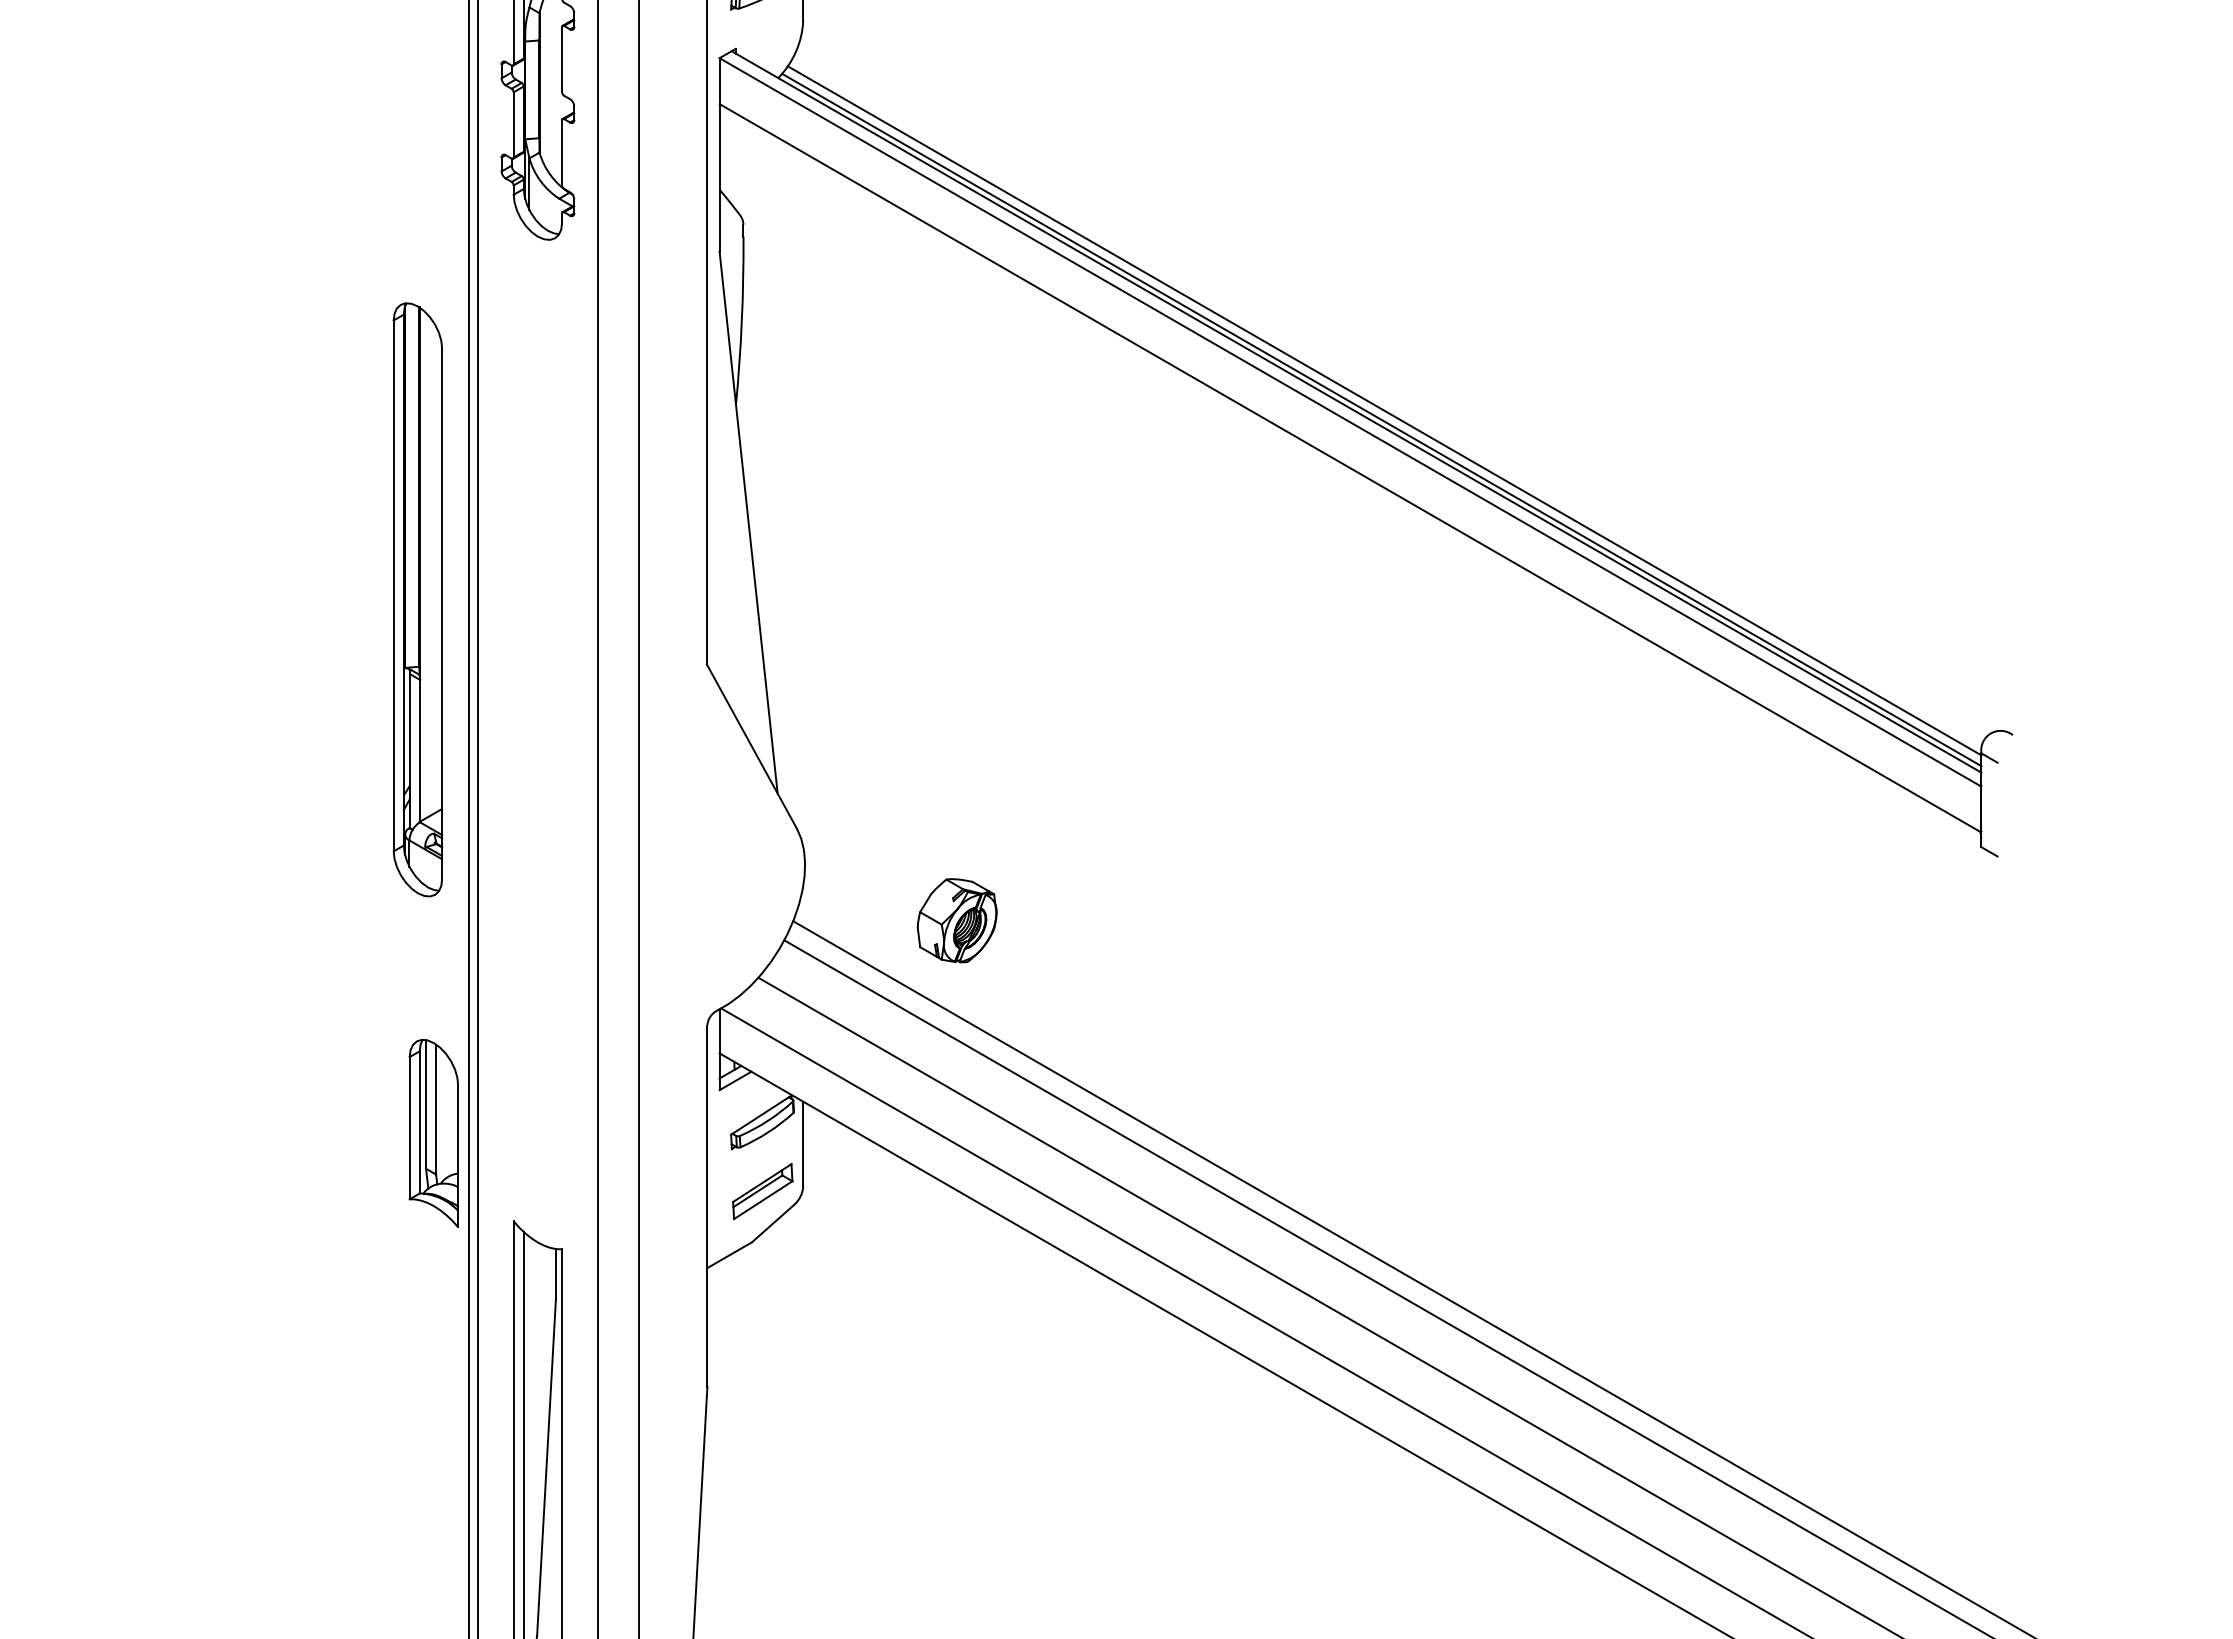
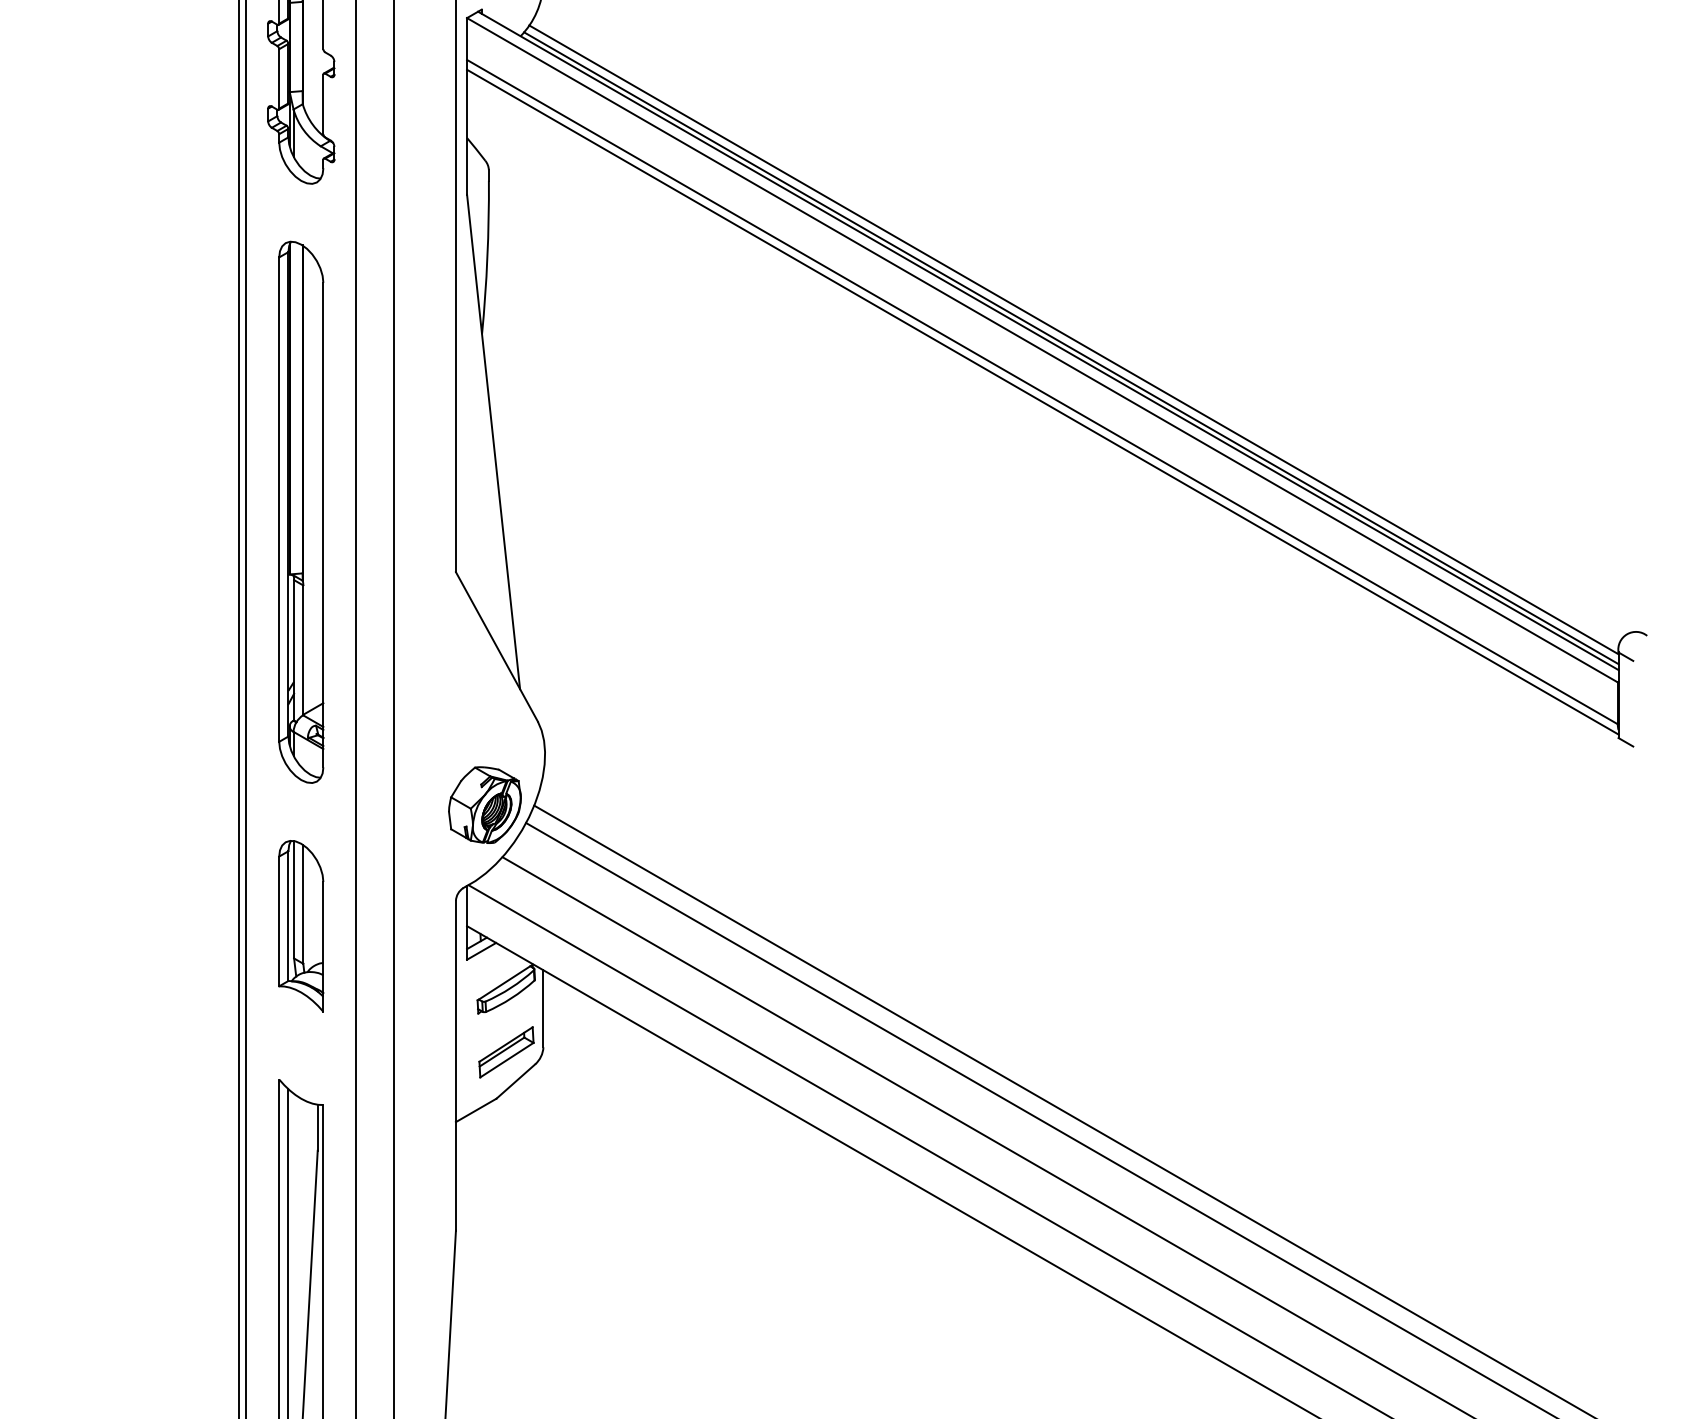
line: (1350, 478) -> (1042, 401), added
part: (417, 599) -> (300, 512), moved
part: (956, 920) -> (484, 804), moved
part: (433, 1133) -> (300, 926), moved

